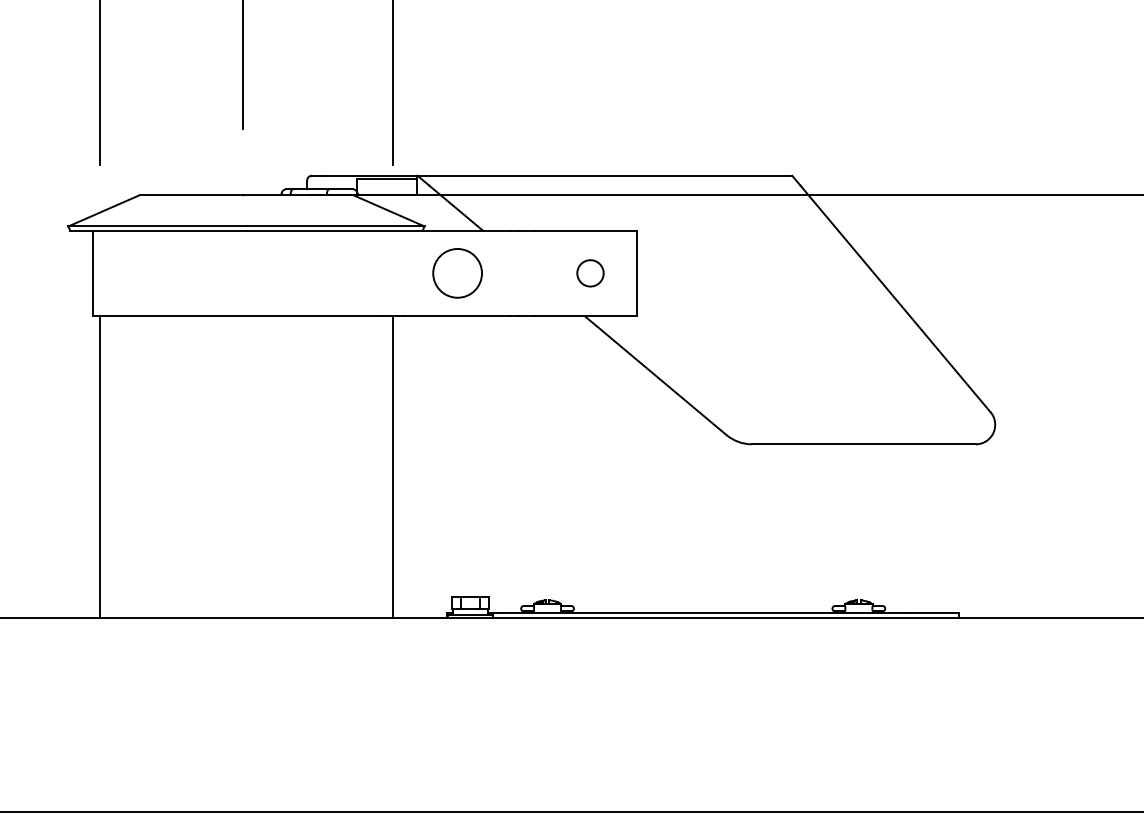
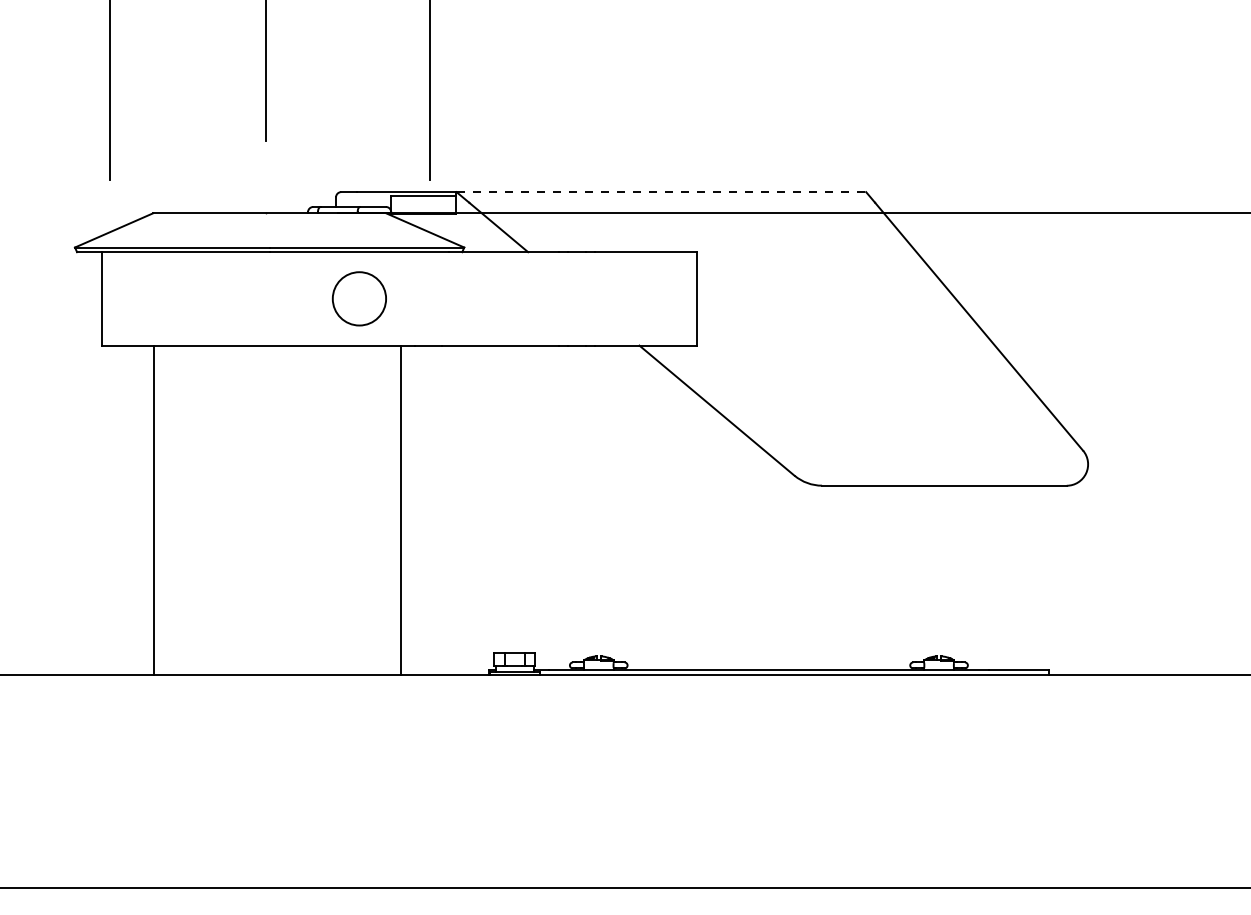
line: (604, 176) -> (661, 192), solid -> dashed
circle: (456, 273) -> (358, 298), moved
circle: (590, 273) -> (645, 298), removed
line: (99, 466) -> (153, 510), moved
line: (392, 466) -> (400, 510), moved

